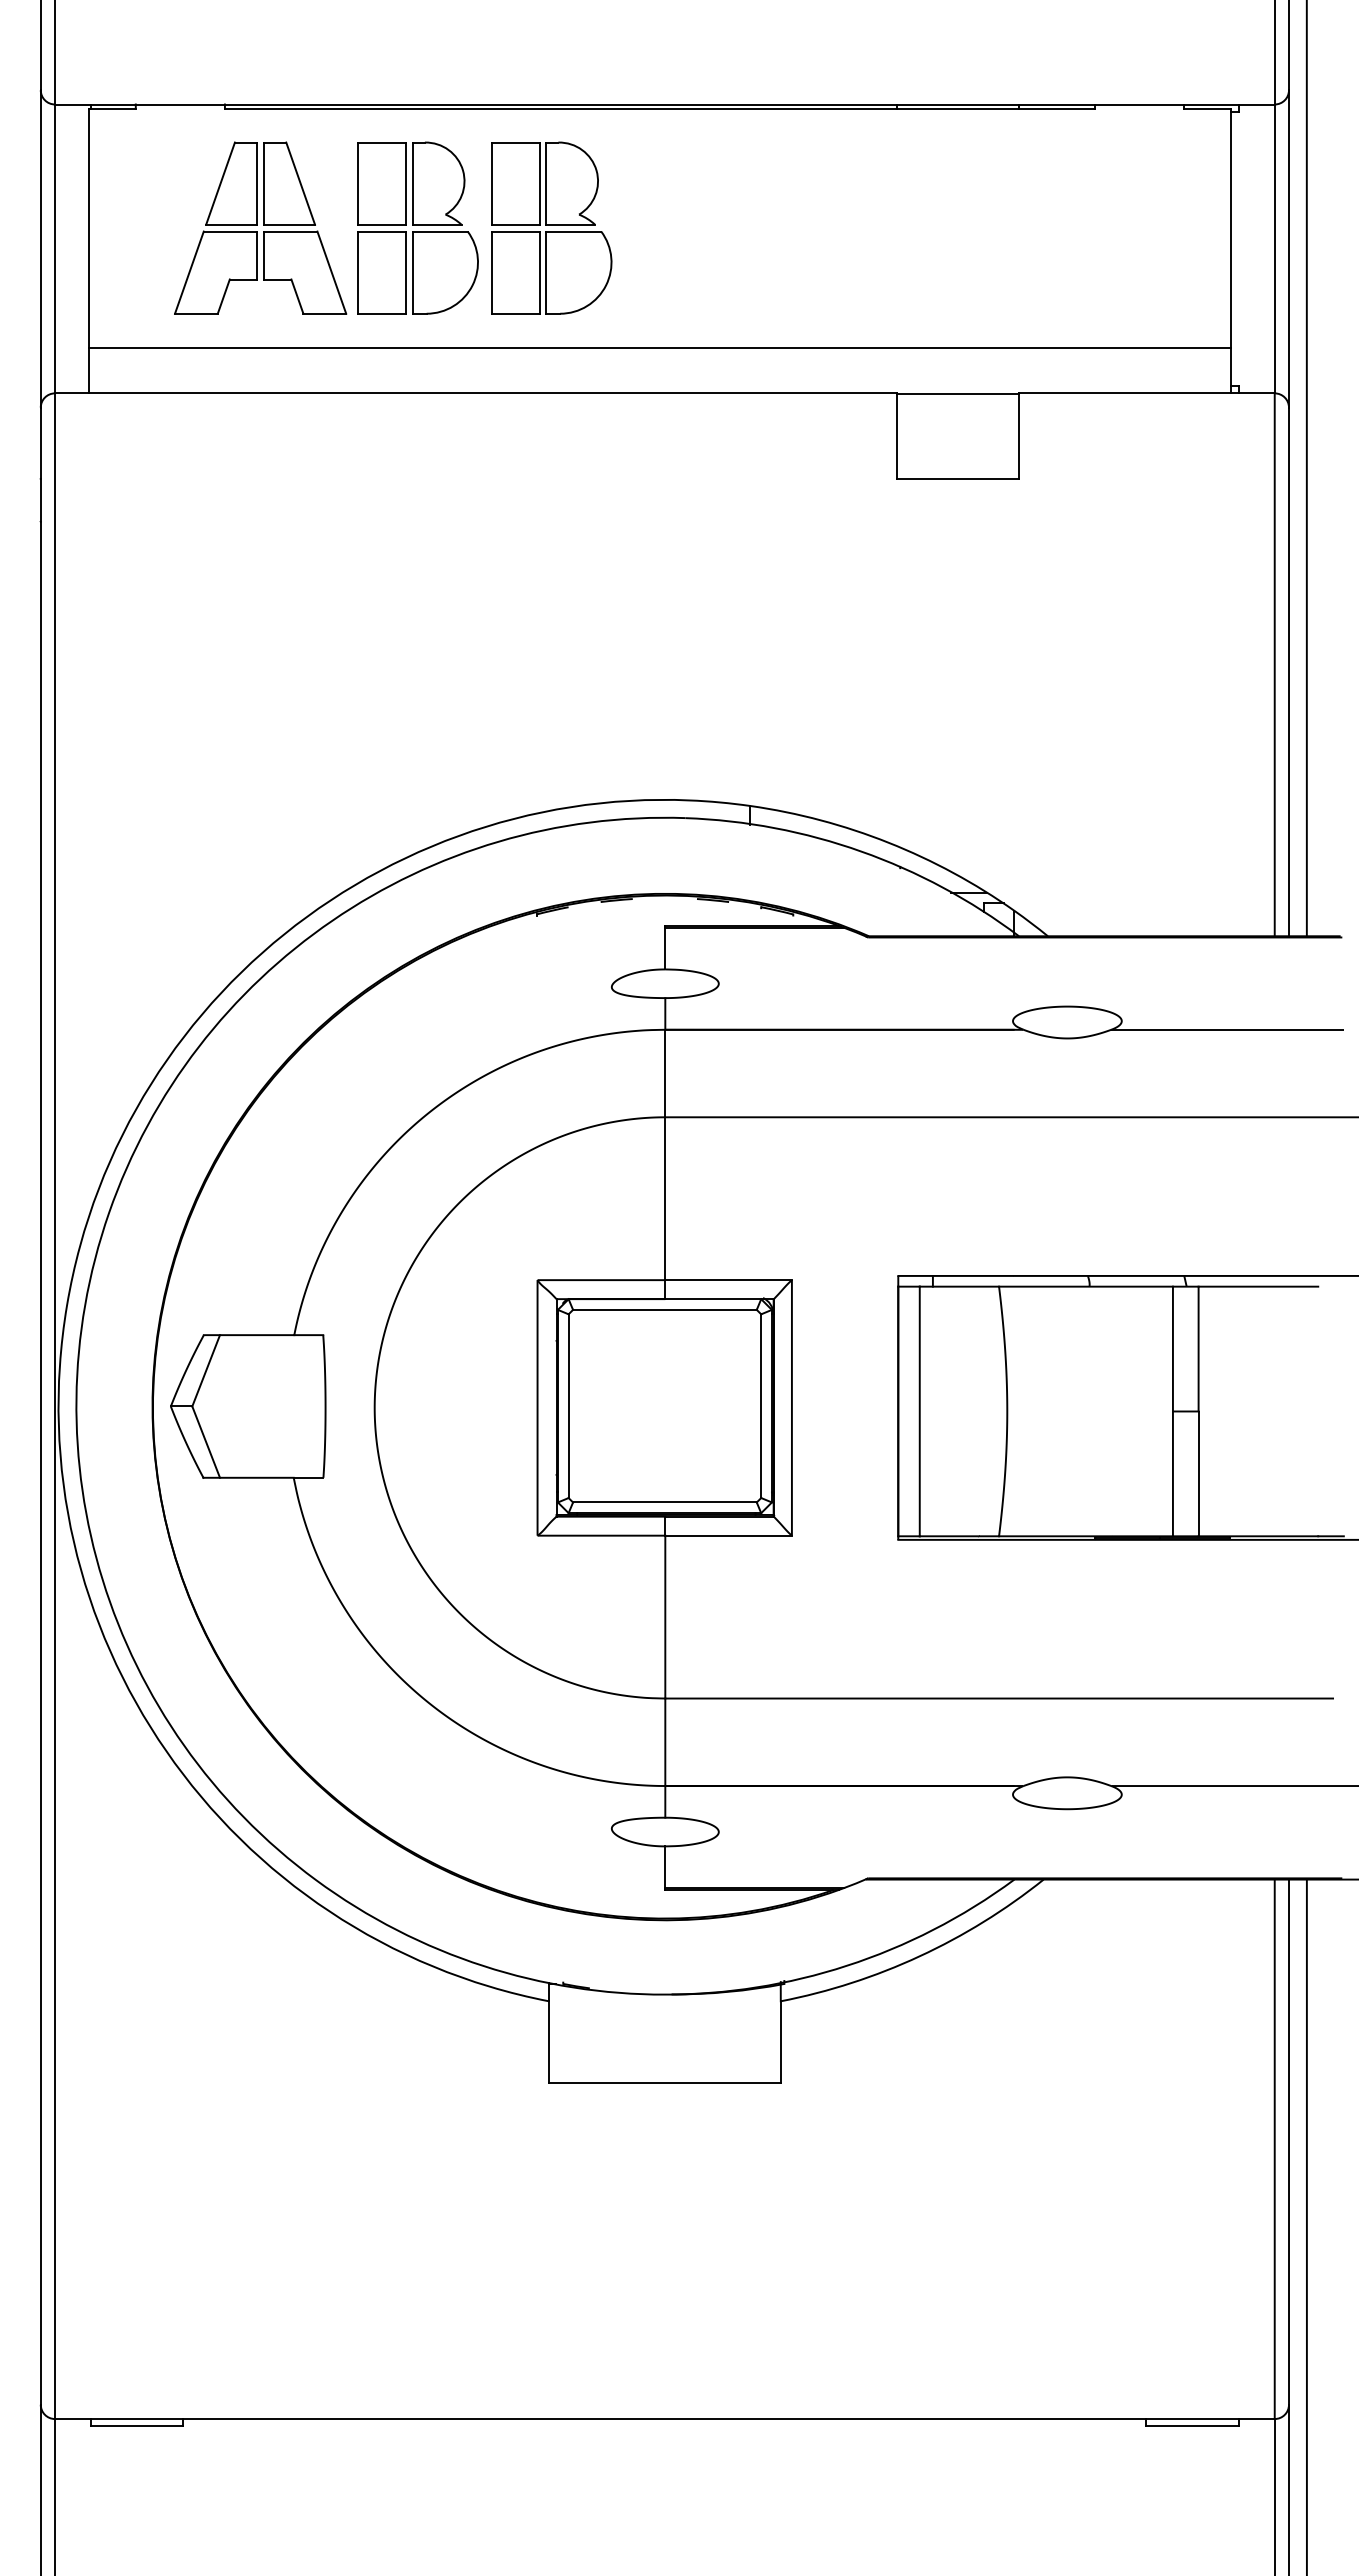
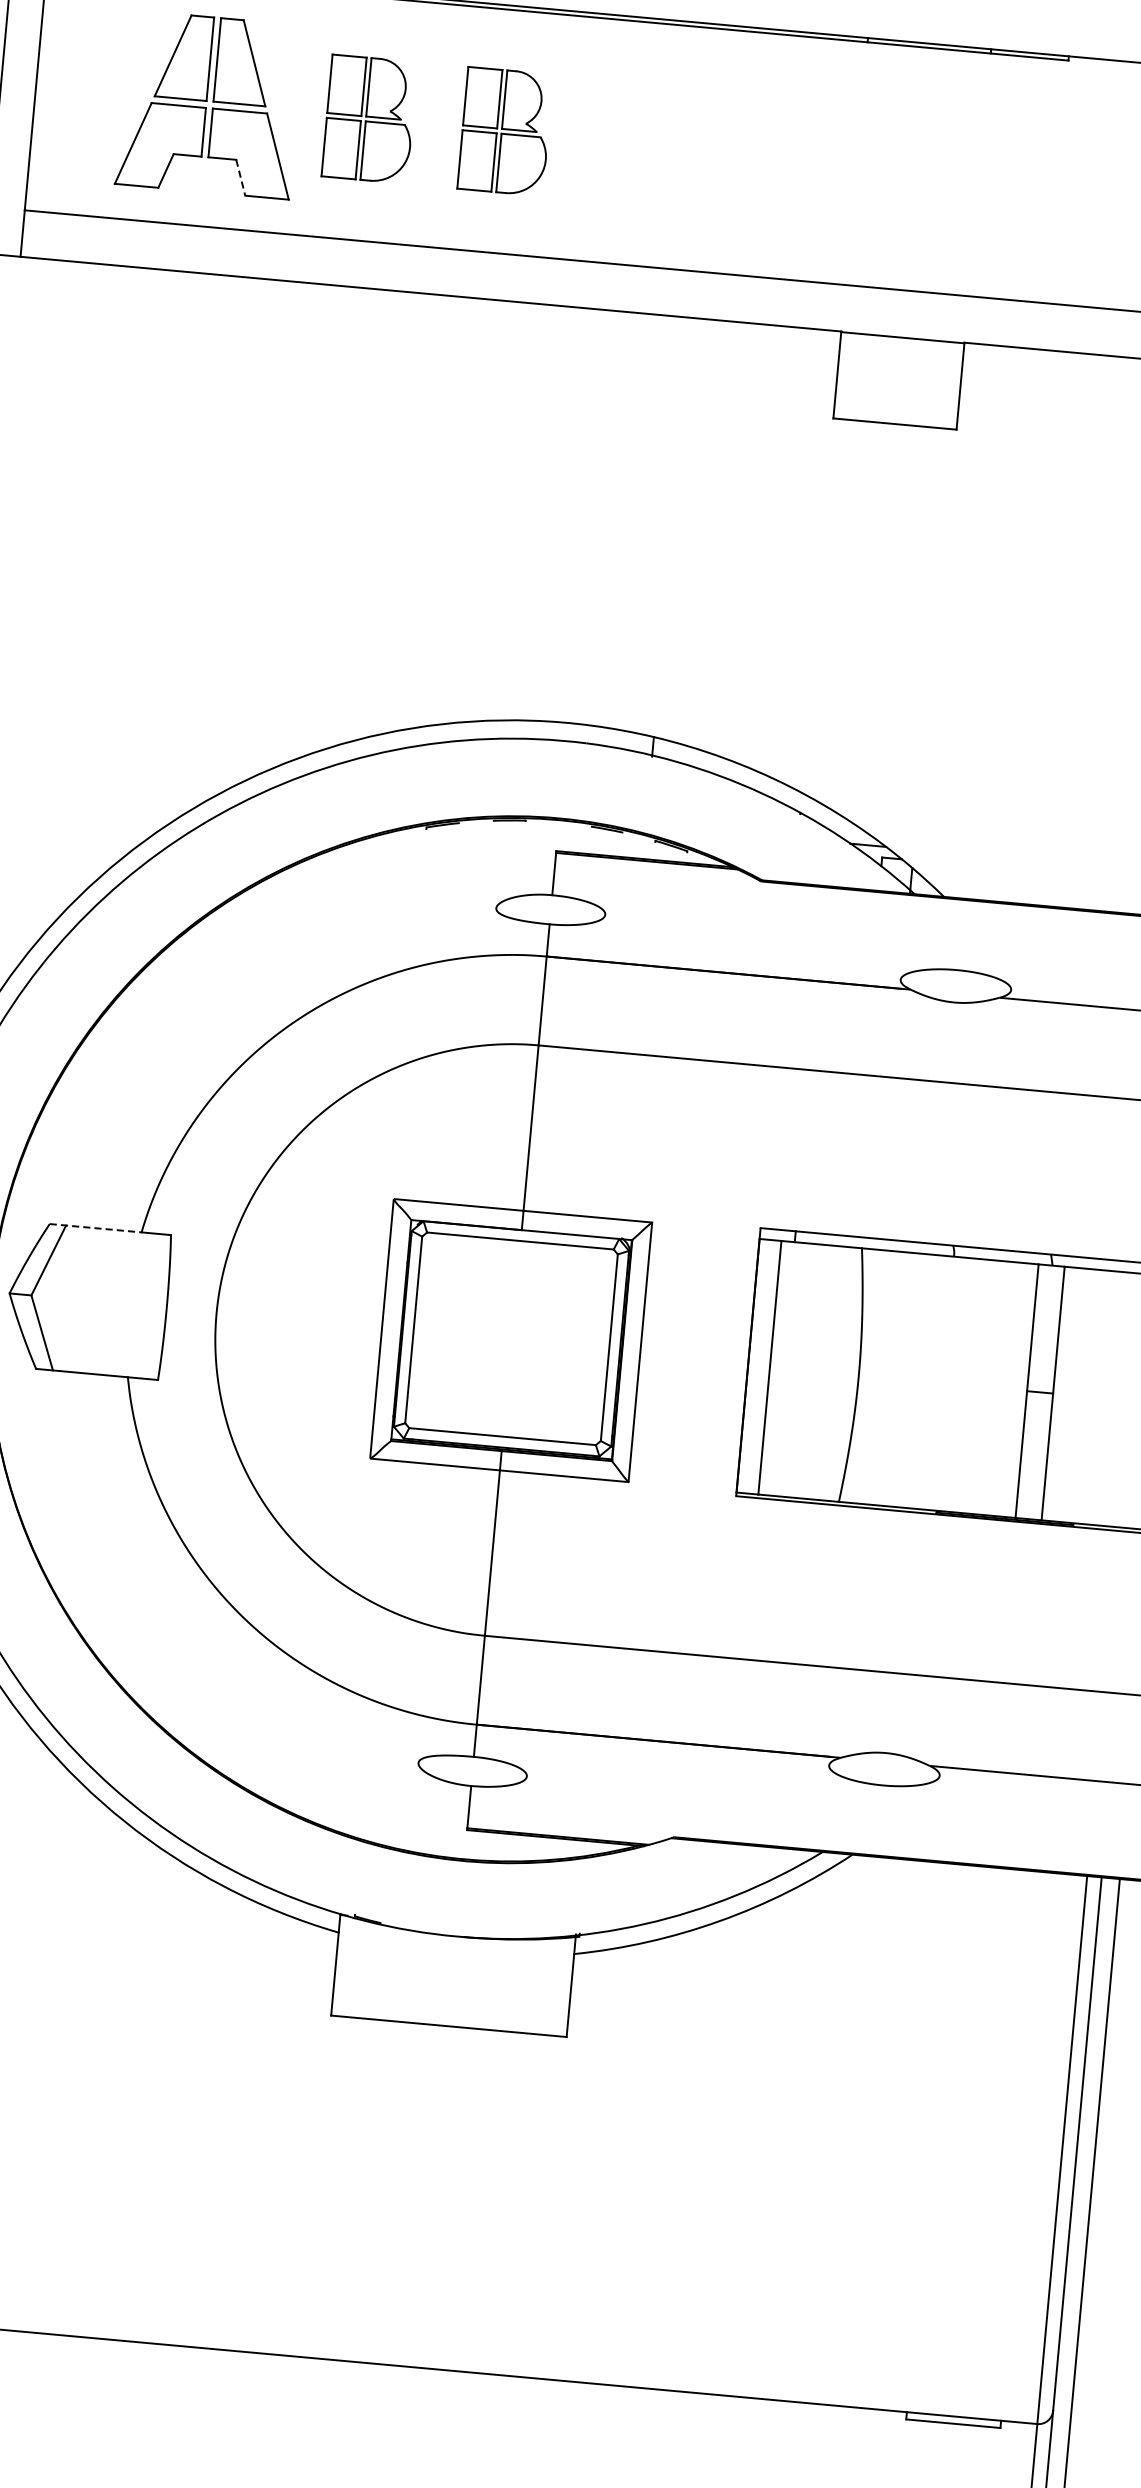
part: (417, 227) -> (369, 118), size x0.7
part: (551, 227) -> (505, 131), size x0.7
line: (297, 297) -> (240, 178), solid -> dashed
line: (249, 1335) -> (96, 1228), solid -> dashed

